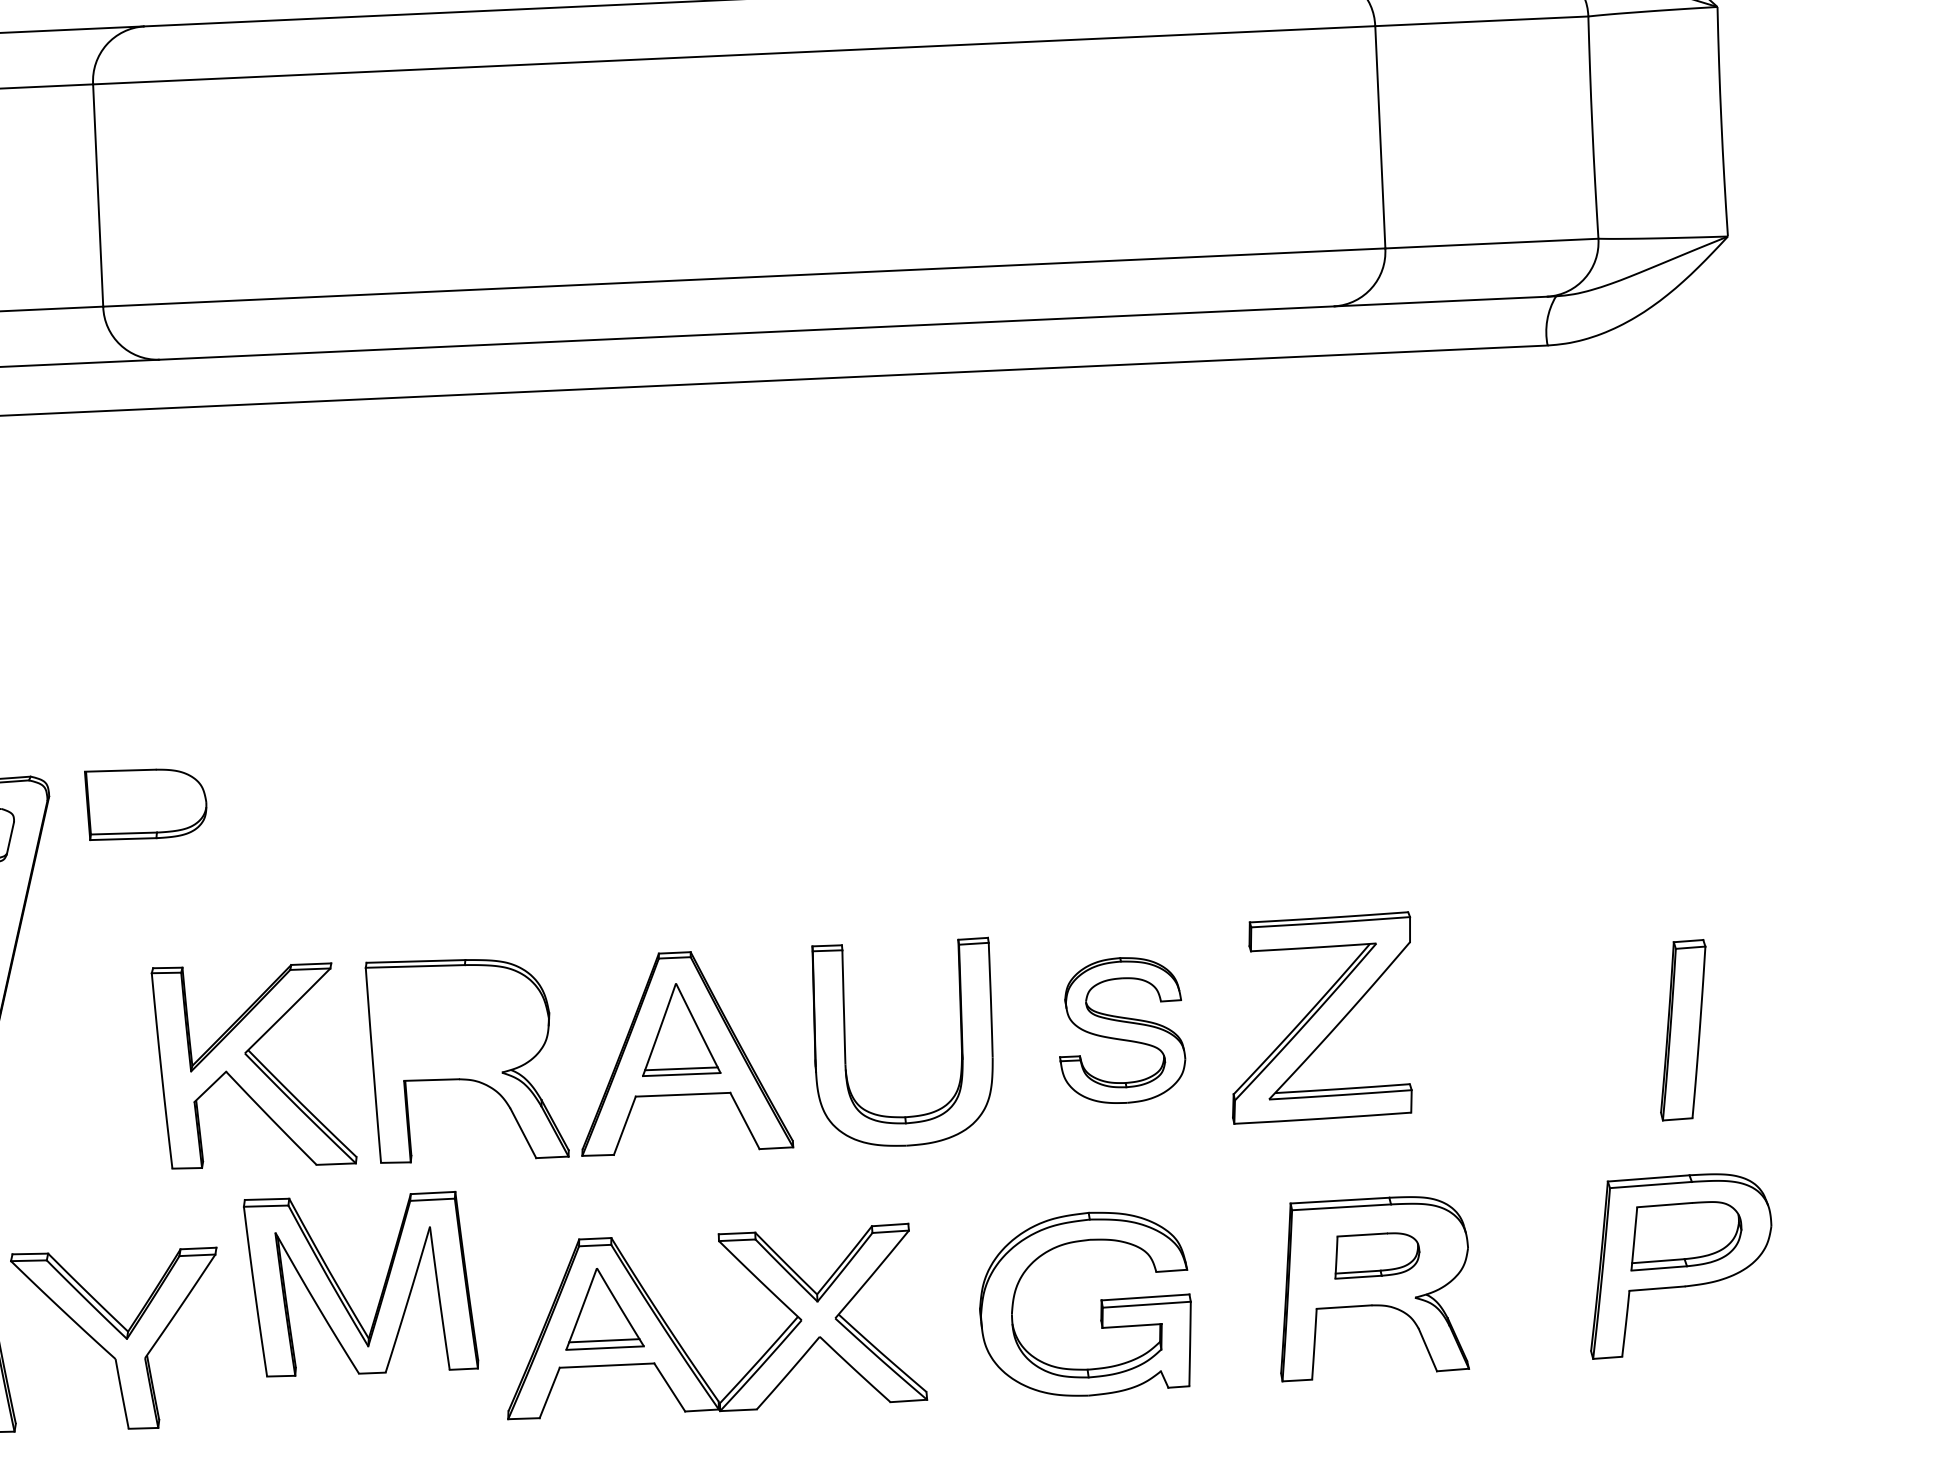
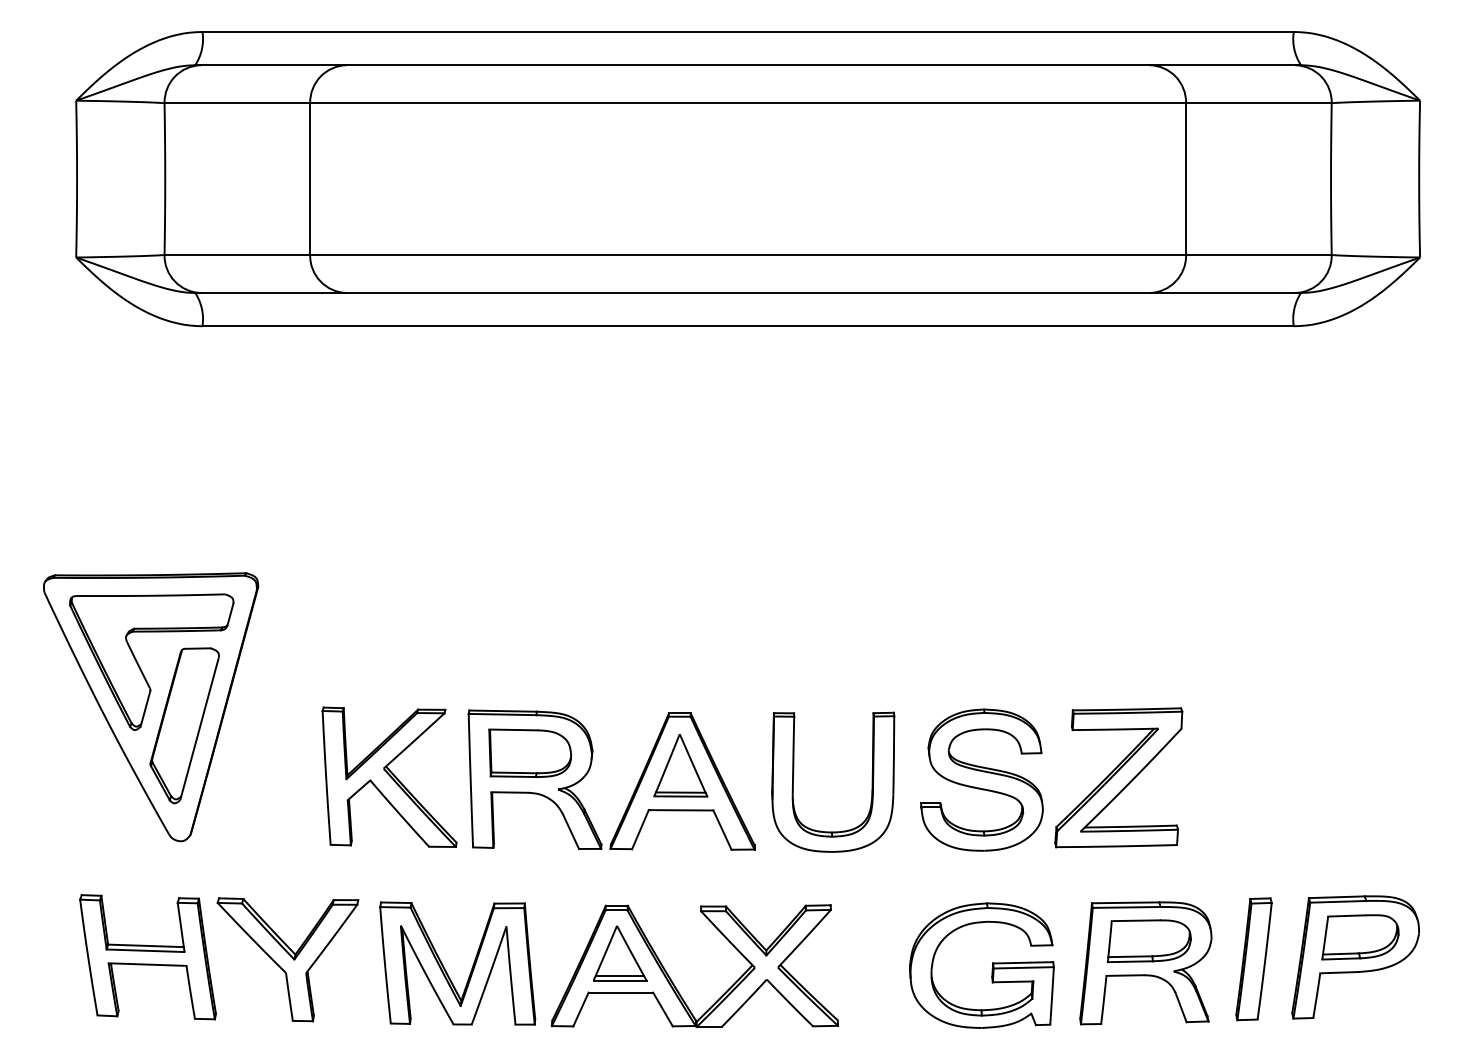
part: (145, 802) -> (529, 752), moved
part: (1120, 1029) -> (981, 779), size x1.43
part: (1682, 1030) -> (1253, 959), moved
part: (1375, 1255) -> (1148, 941), size x1.43
part: (343, 1292) -> (445, 968), moved
part: (1099, 1307) -> (991, 968), moved

